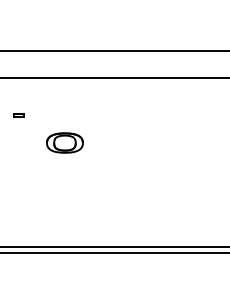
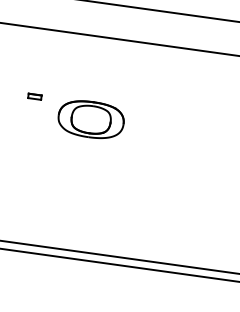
part: (18, 115) -> (34, 96), moved
part: (64, 142) -> (90, 118), size x1.43

